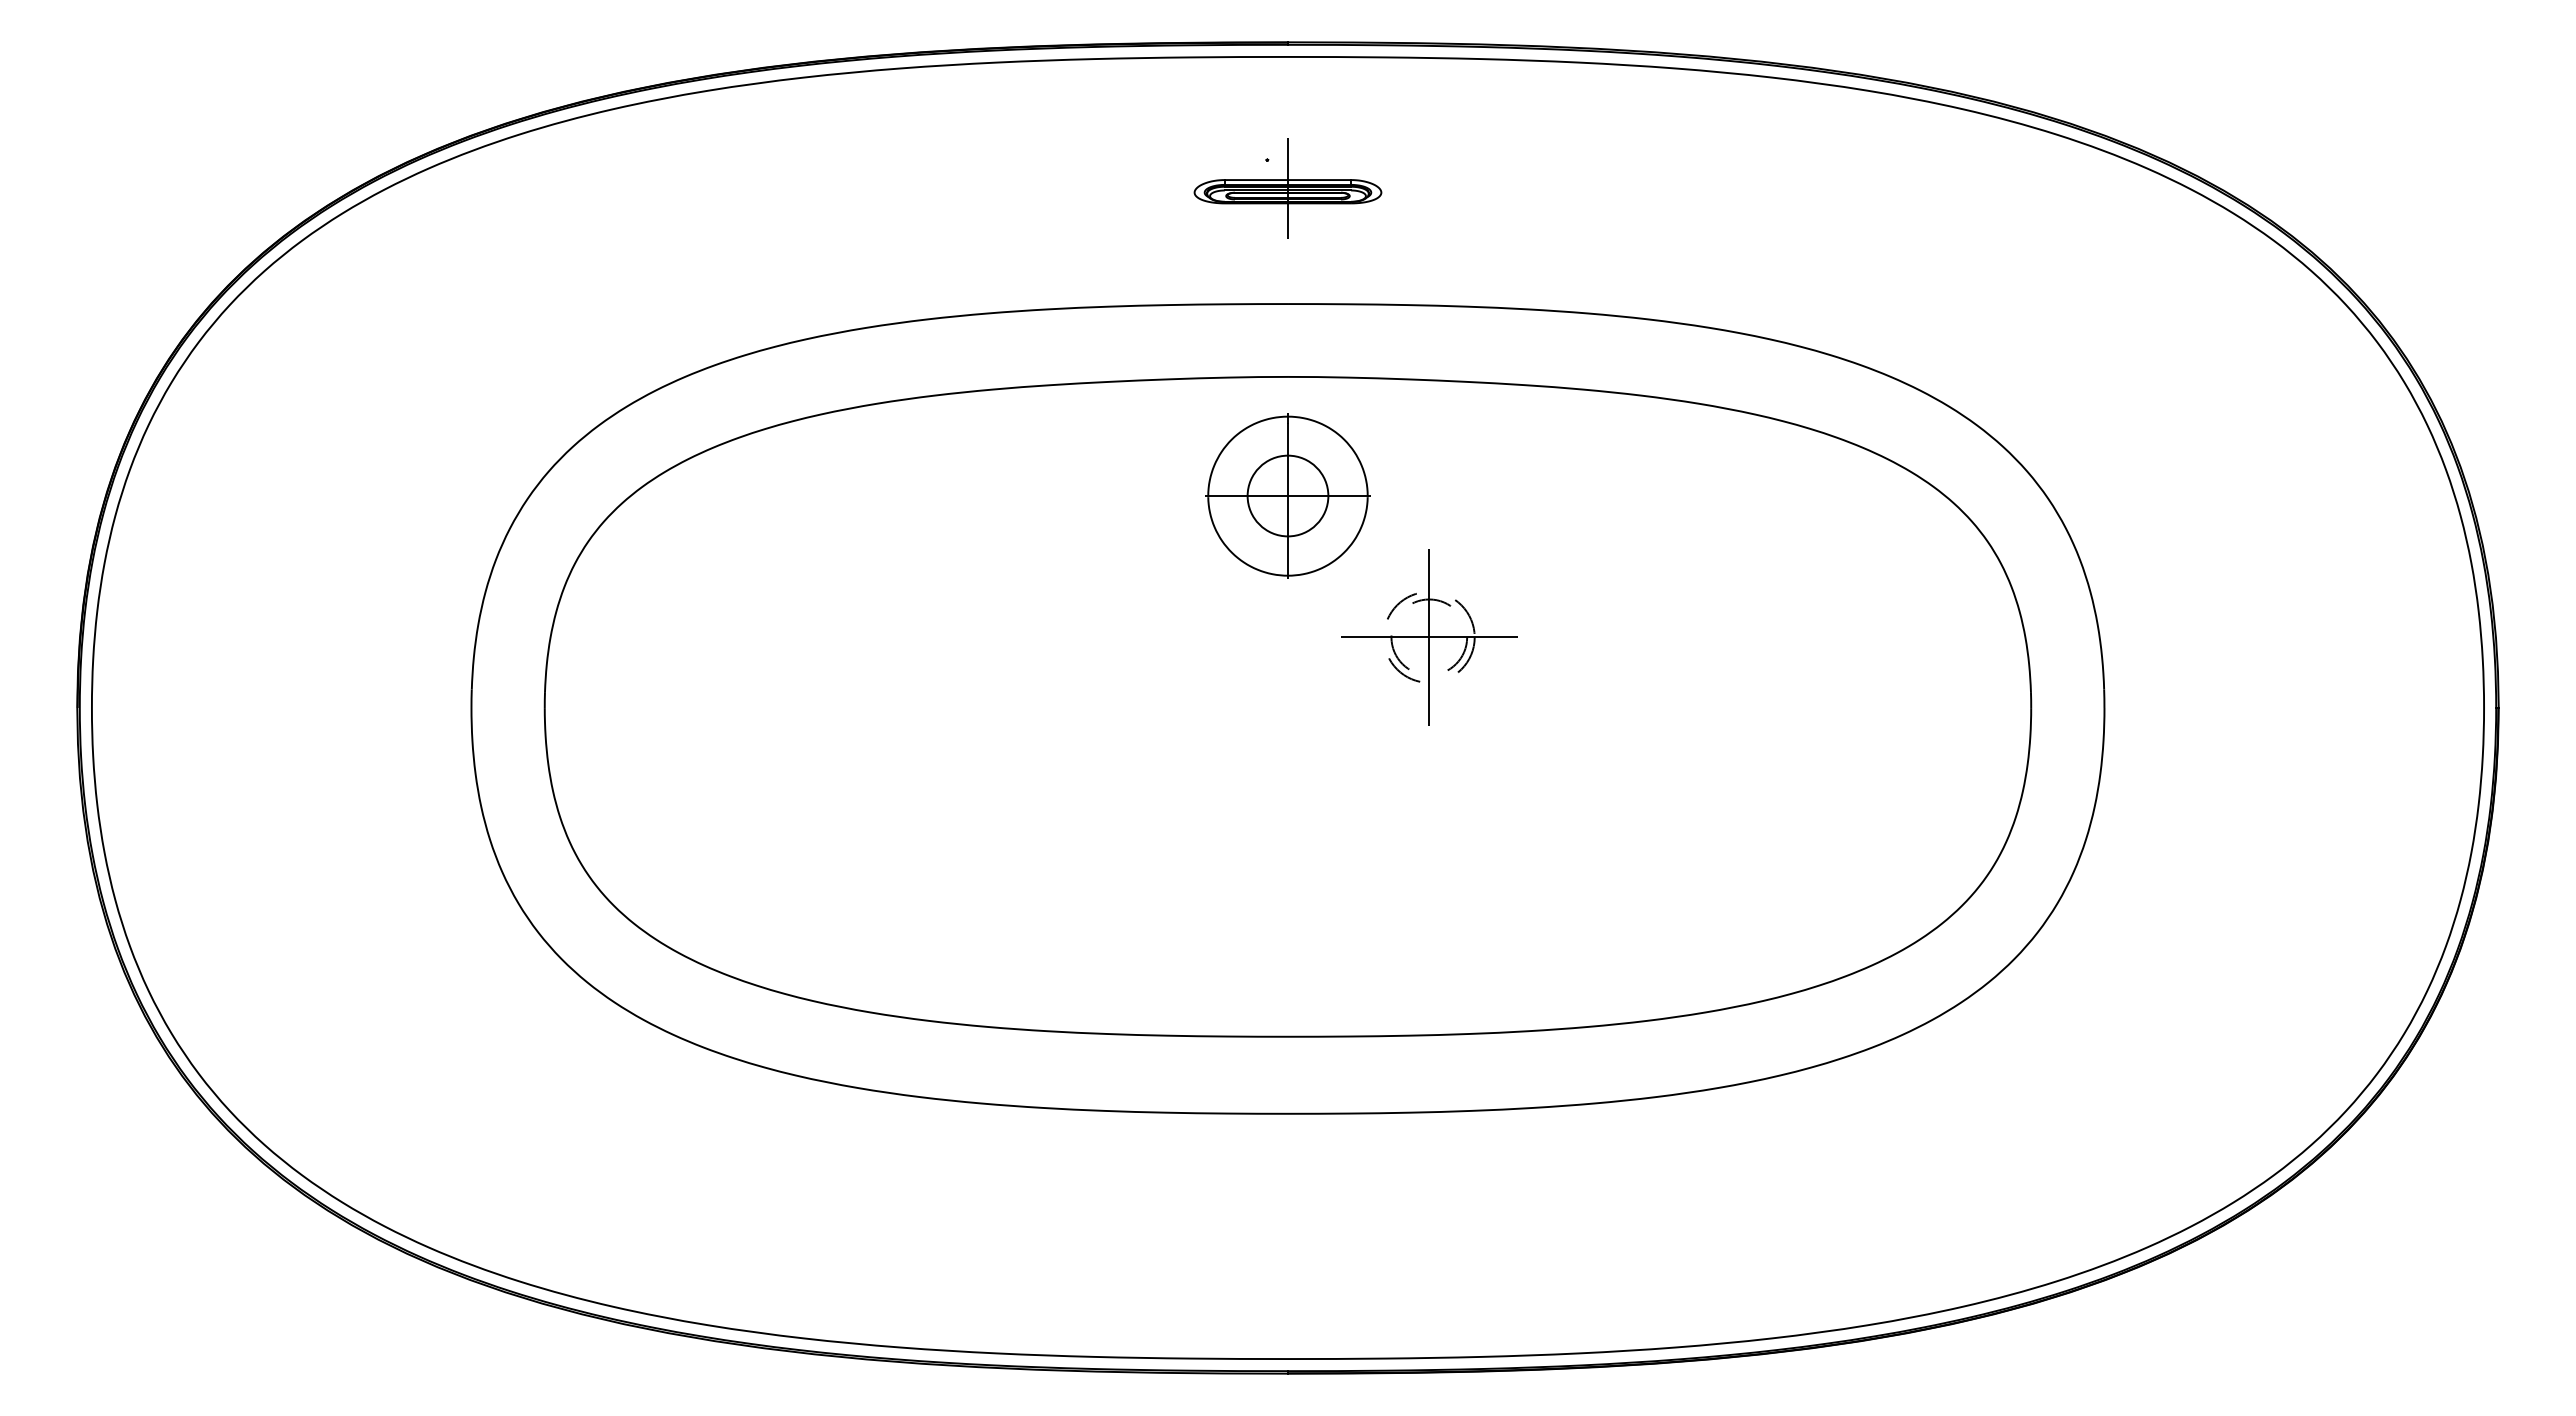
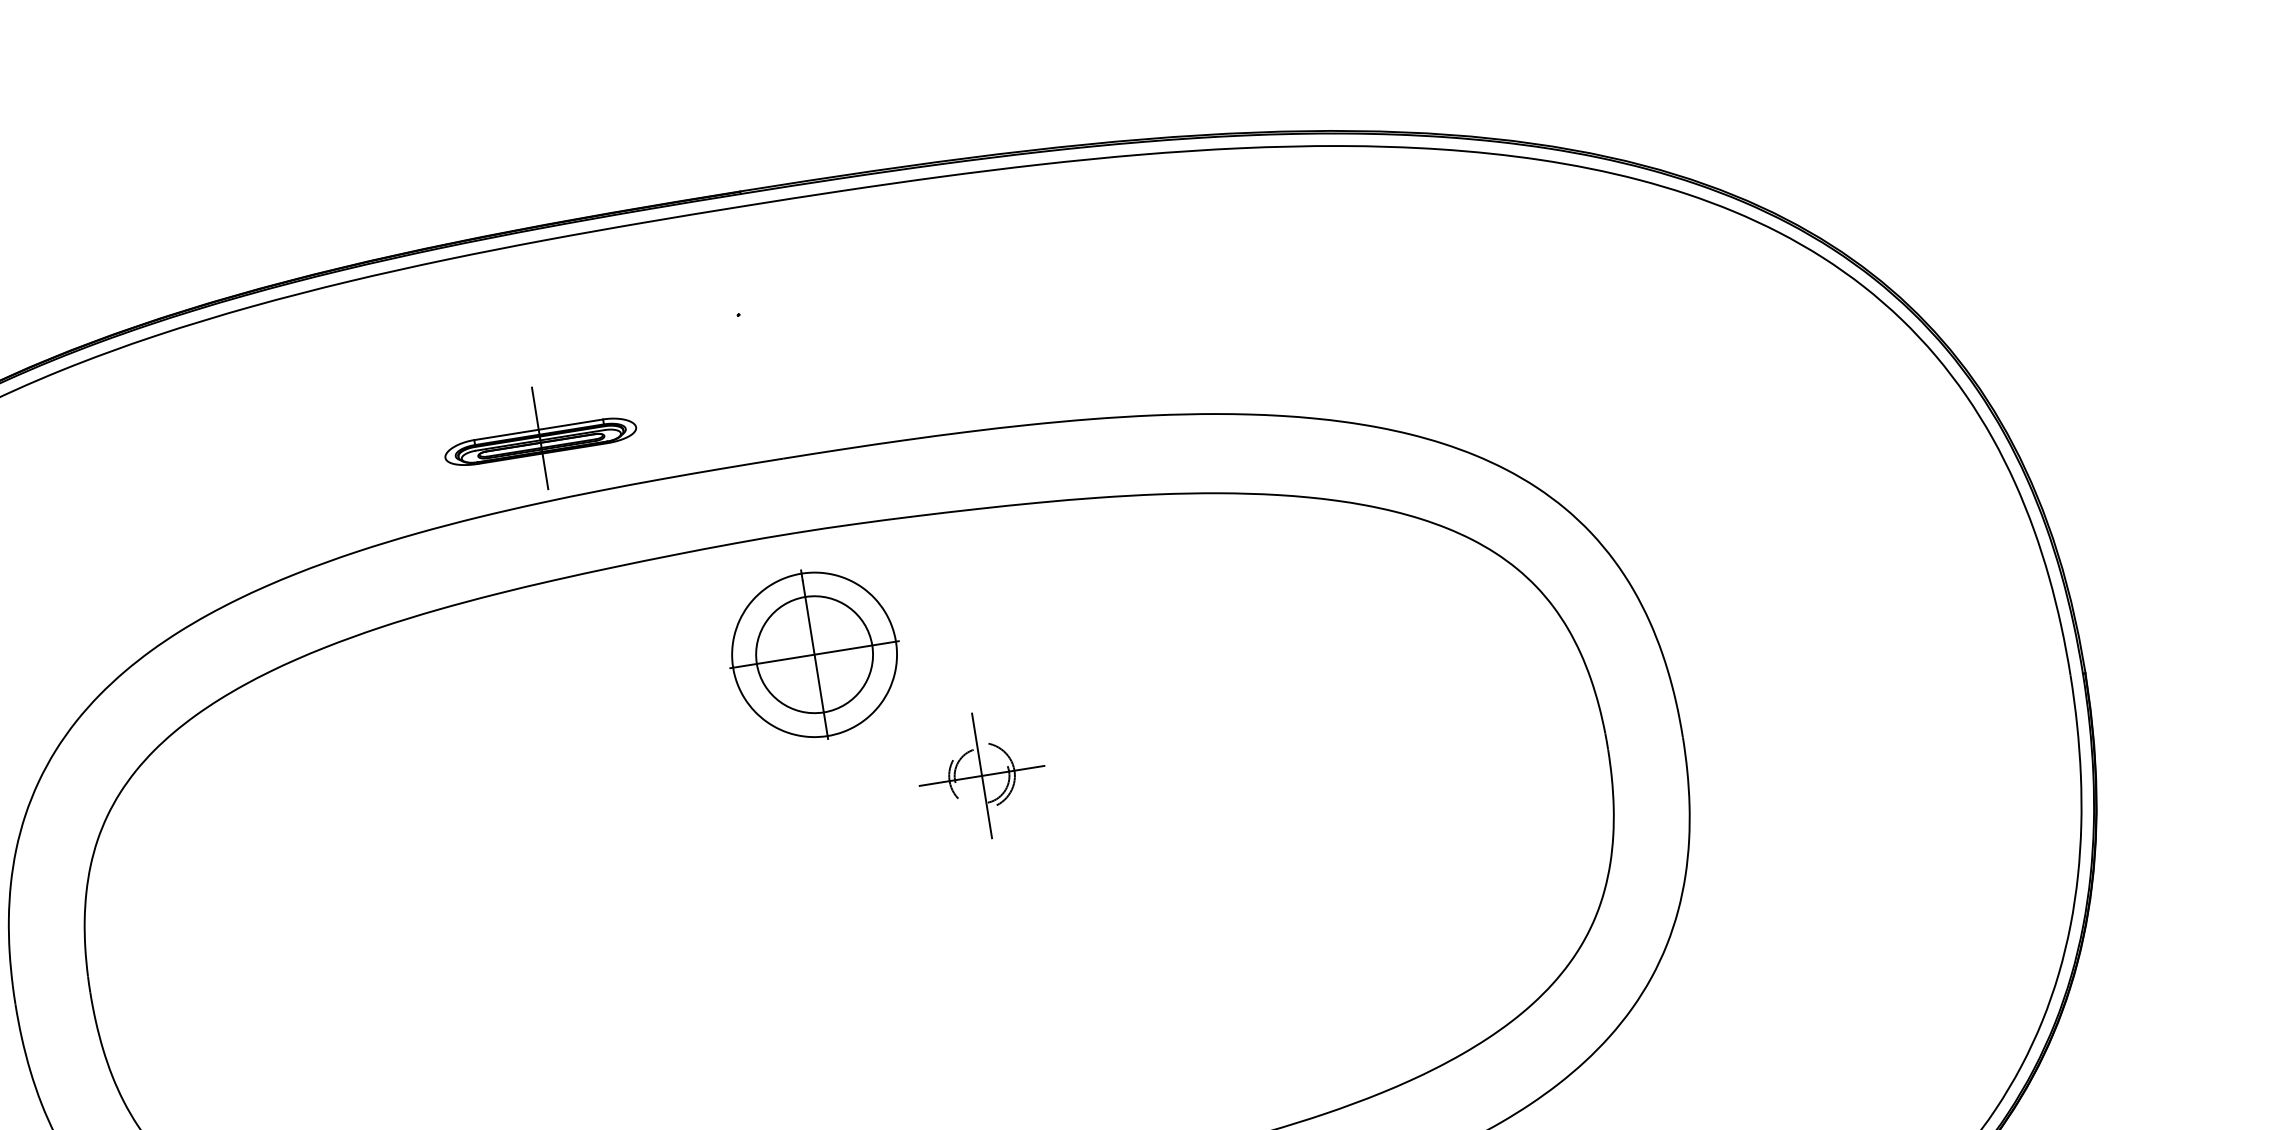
part: (1287, 188) -> (539, 438), moved
circle: (1287, 495) -> (813, 654), size x1.4
part: (1429, 637) -> (982, 776), size x0.7

